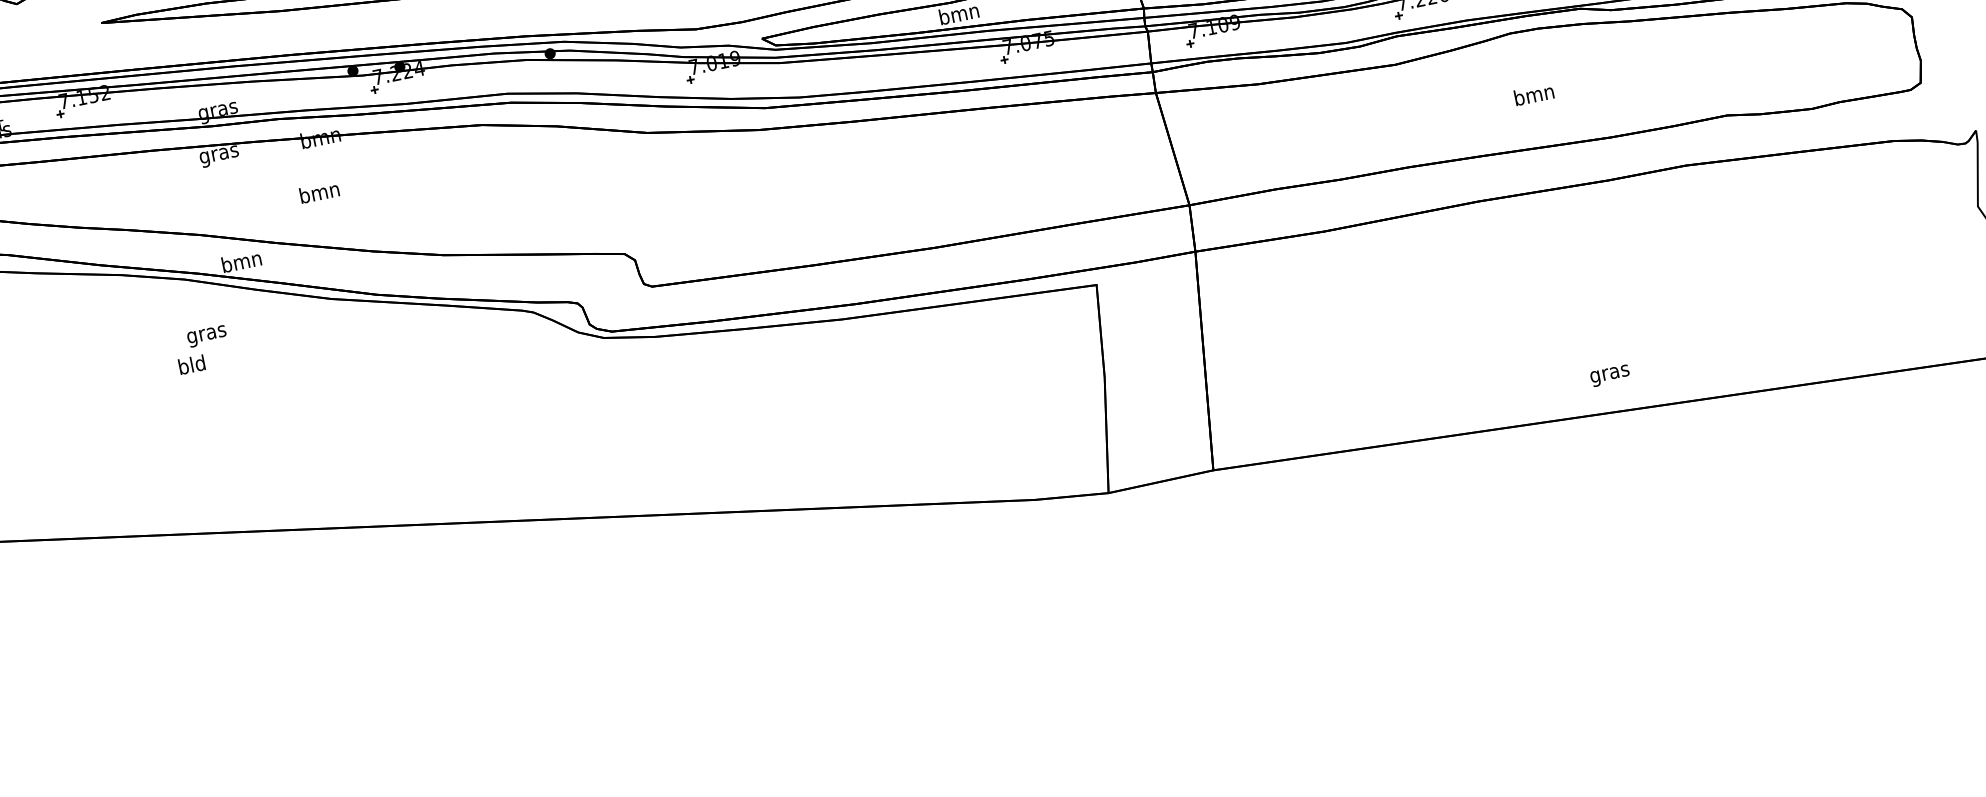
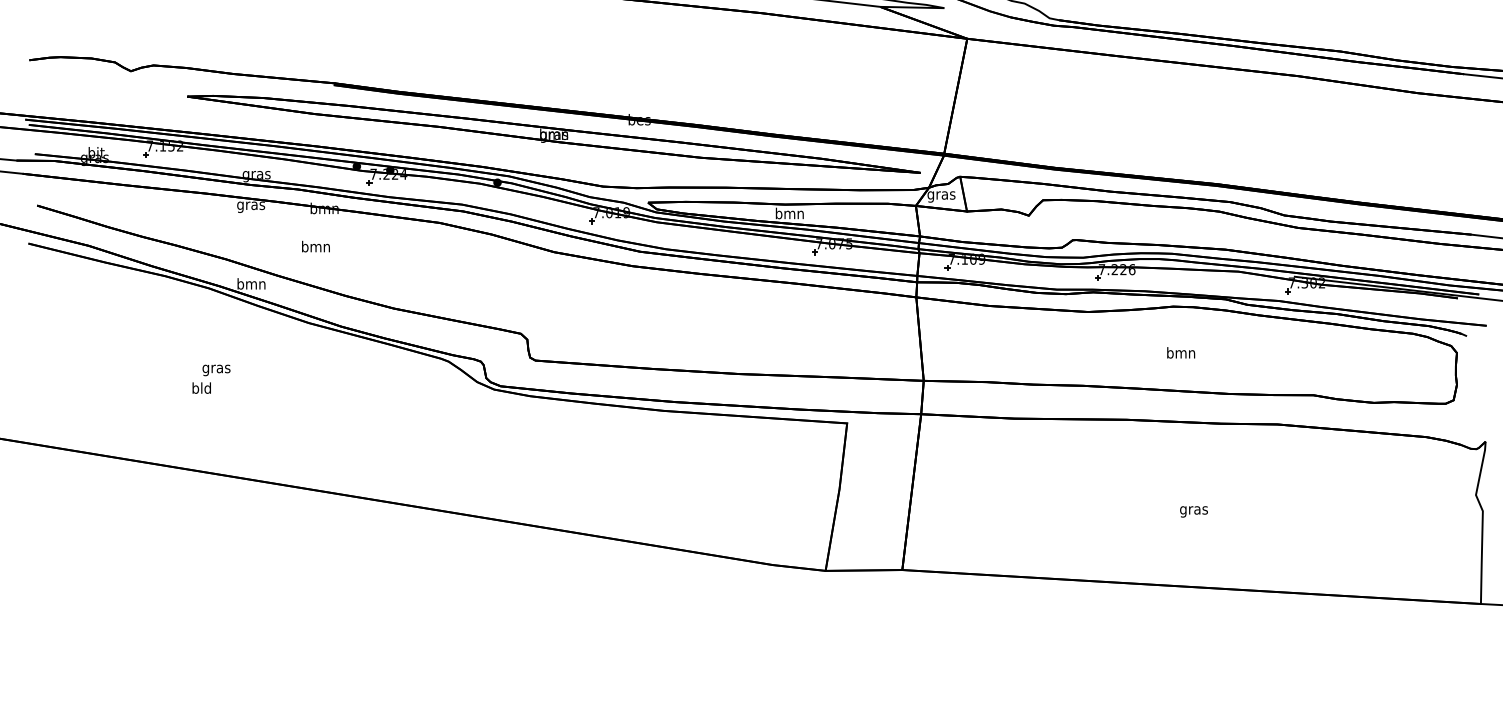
text: (202, 348) -> (211, 378), moved
text: (1609, 375) -> (1193, 511), moved

